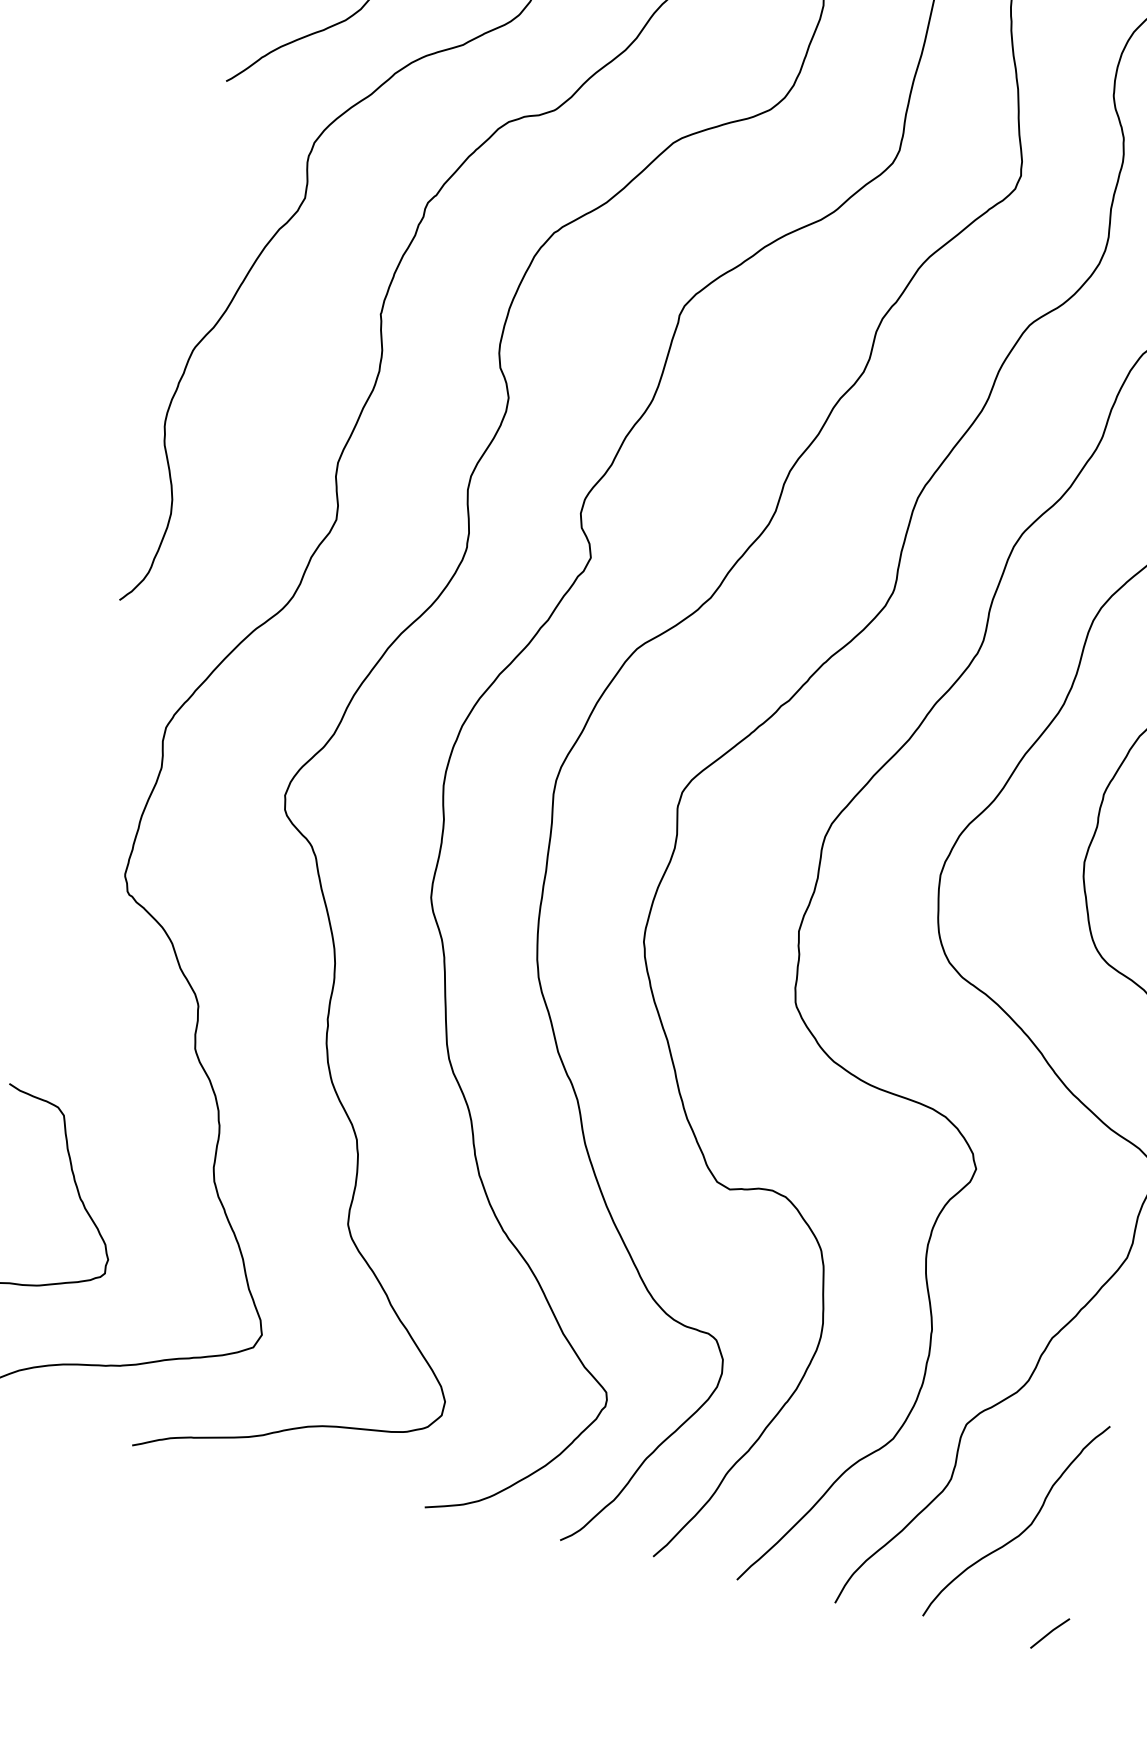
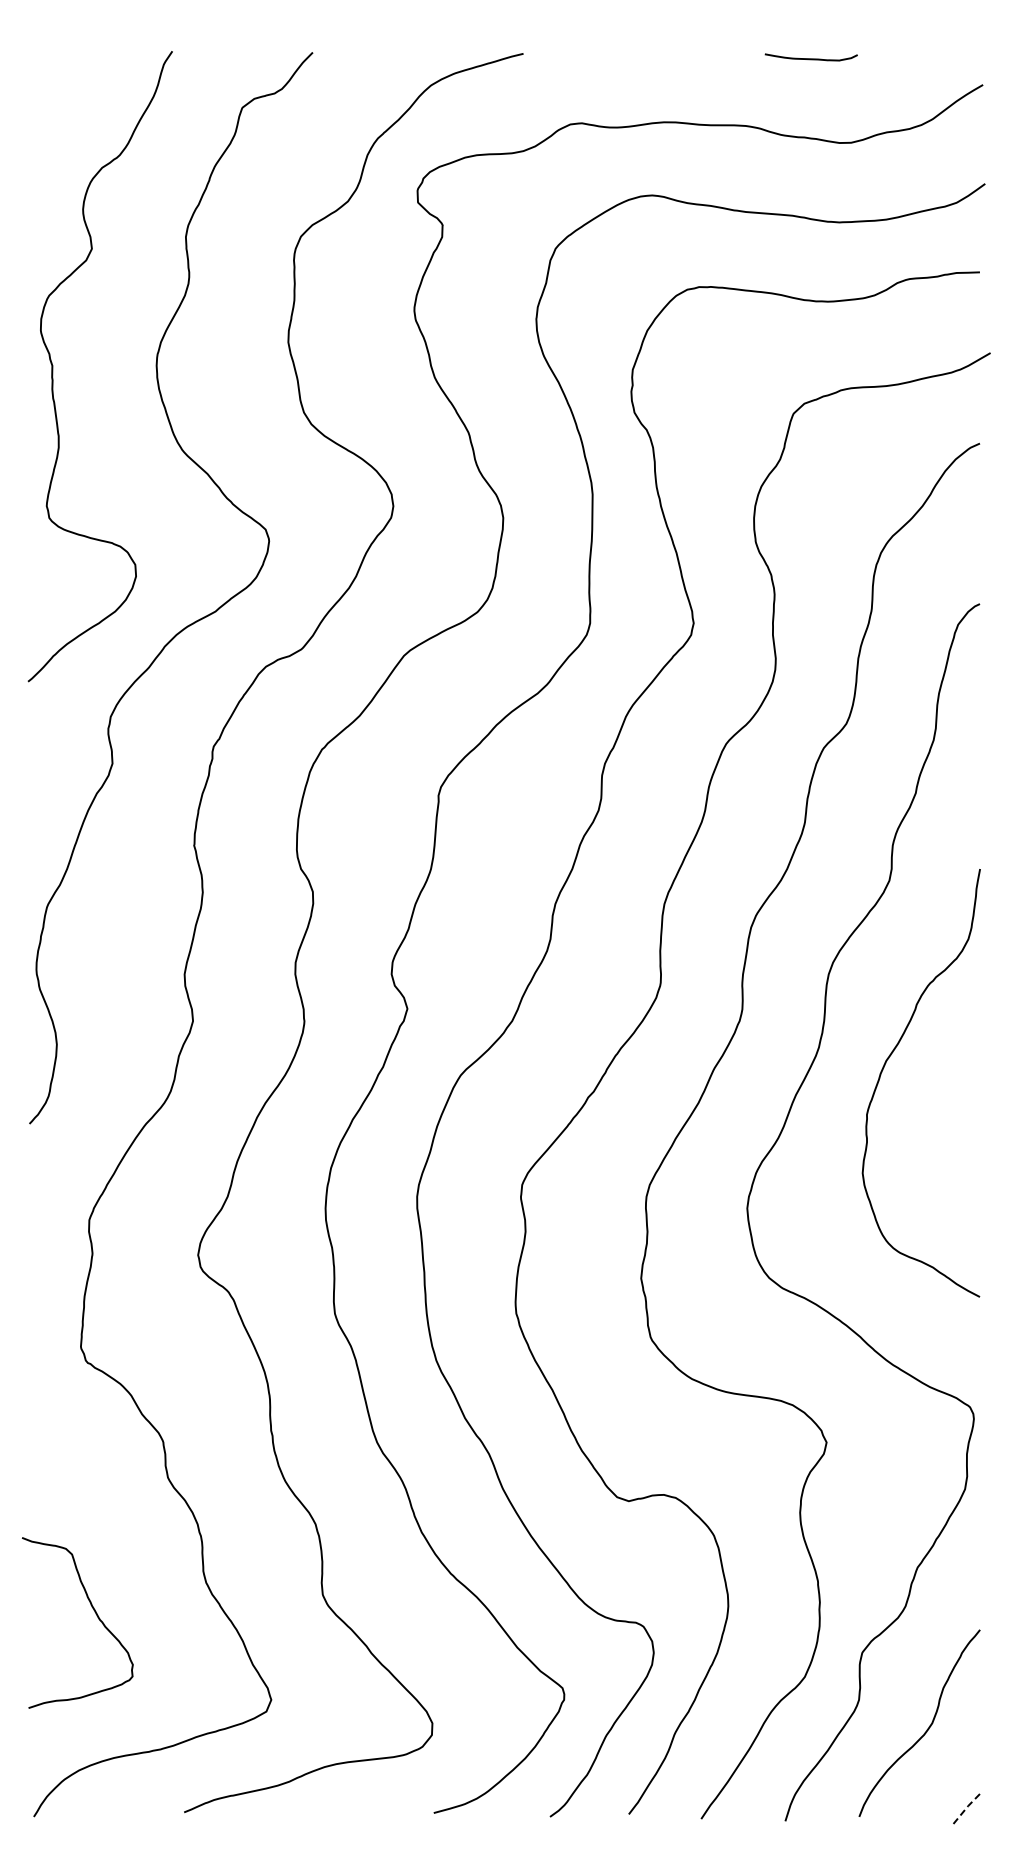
line: (1049, 1633) -> (965, 1809), solid -> dashed

